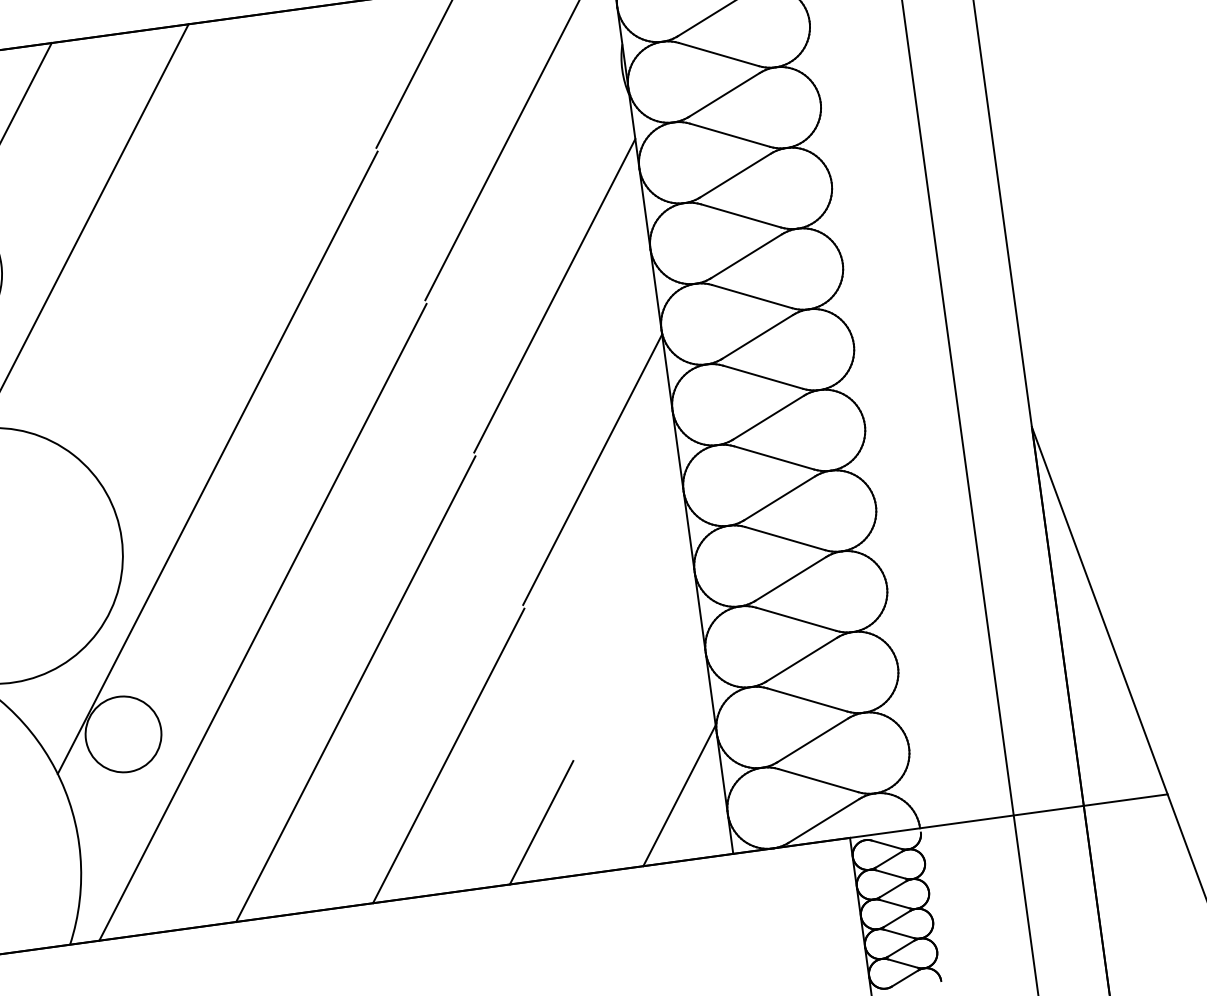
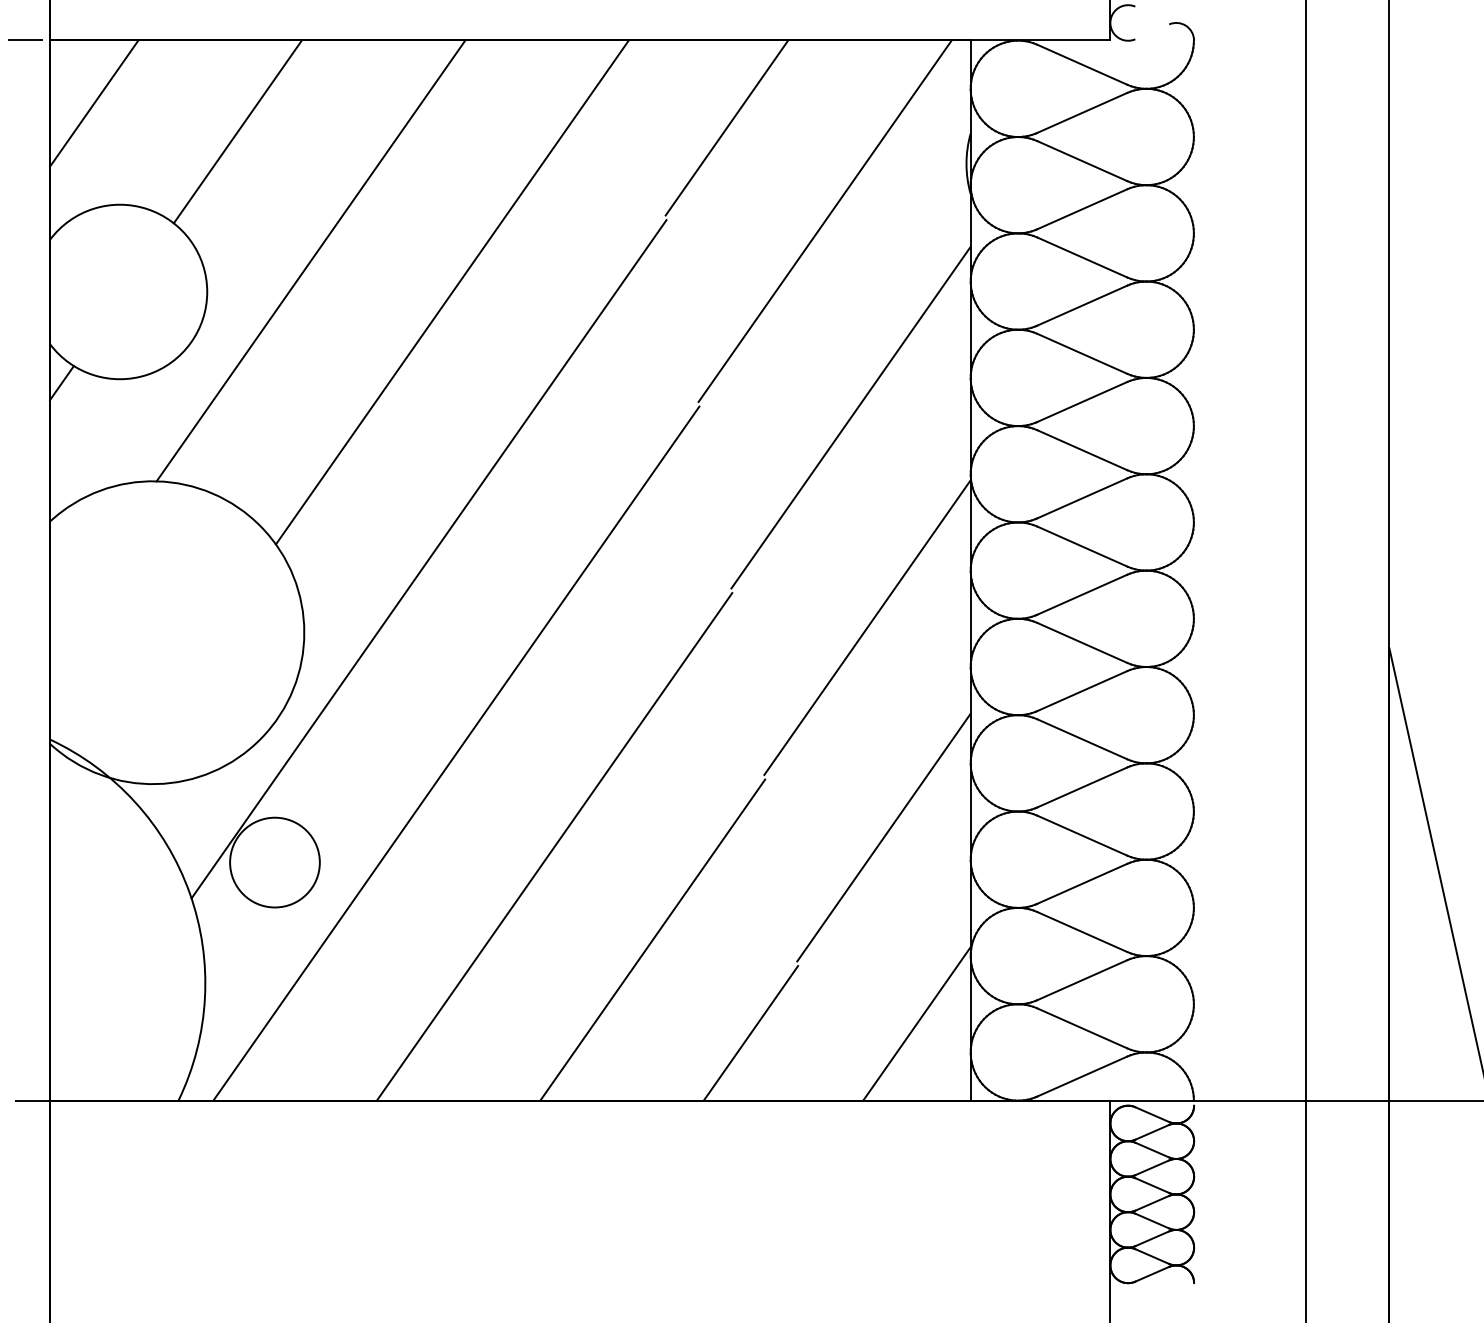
line: (205, 236) -> (451, 292), added
line: (630, 643) -> (883, 837), added

